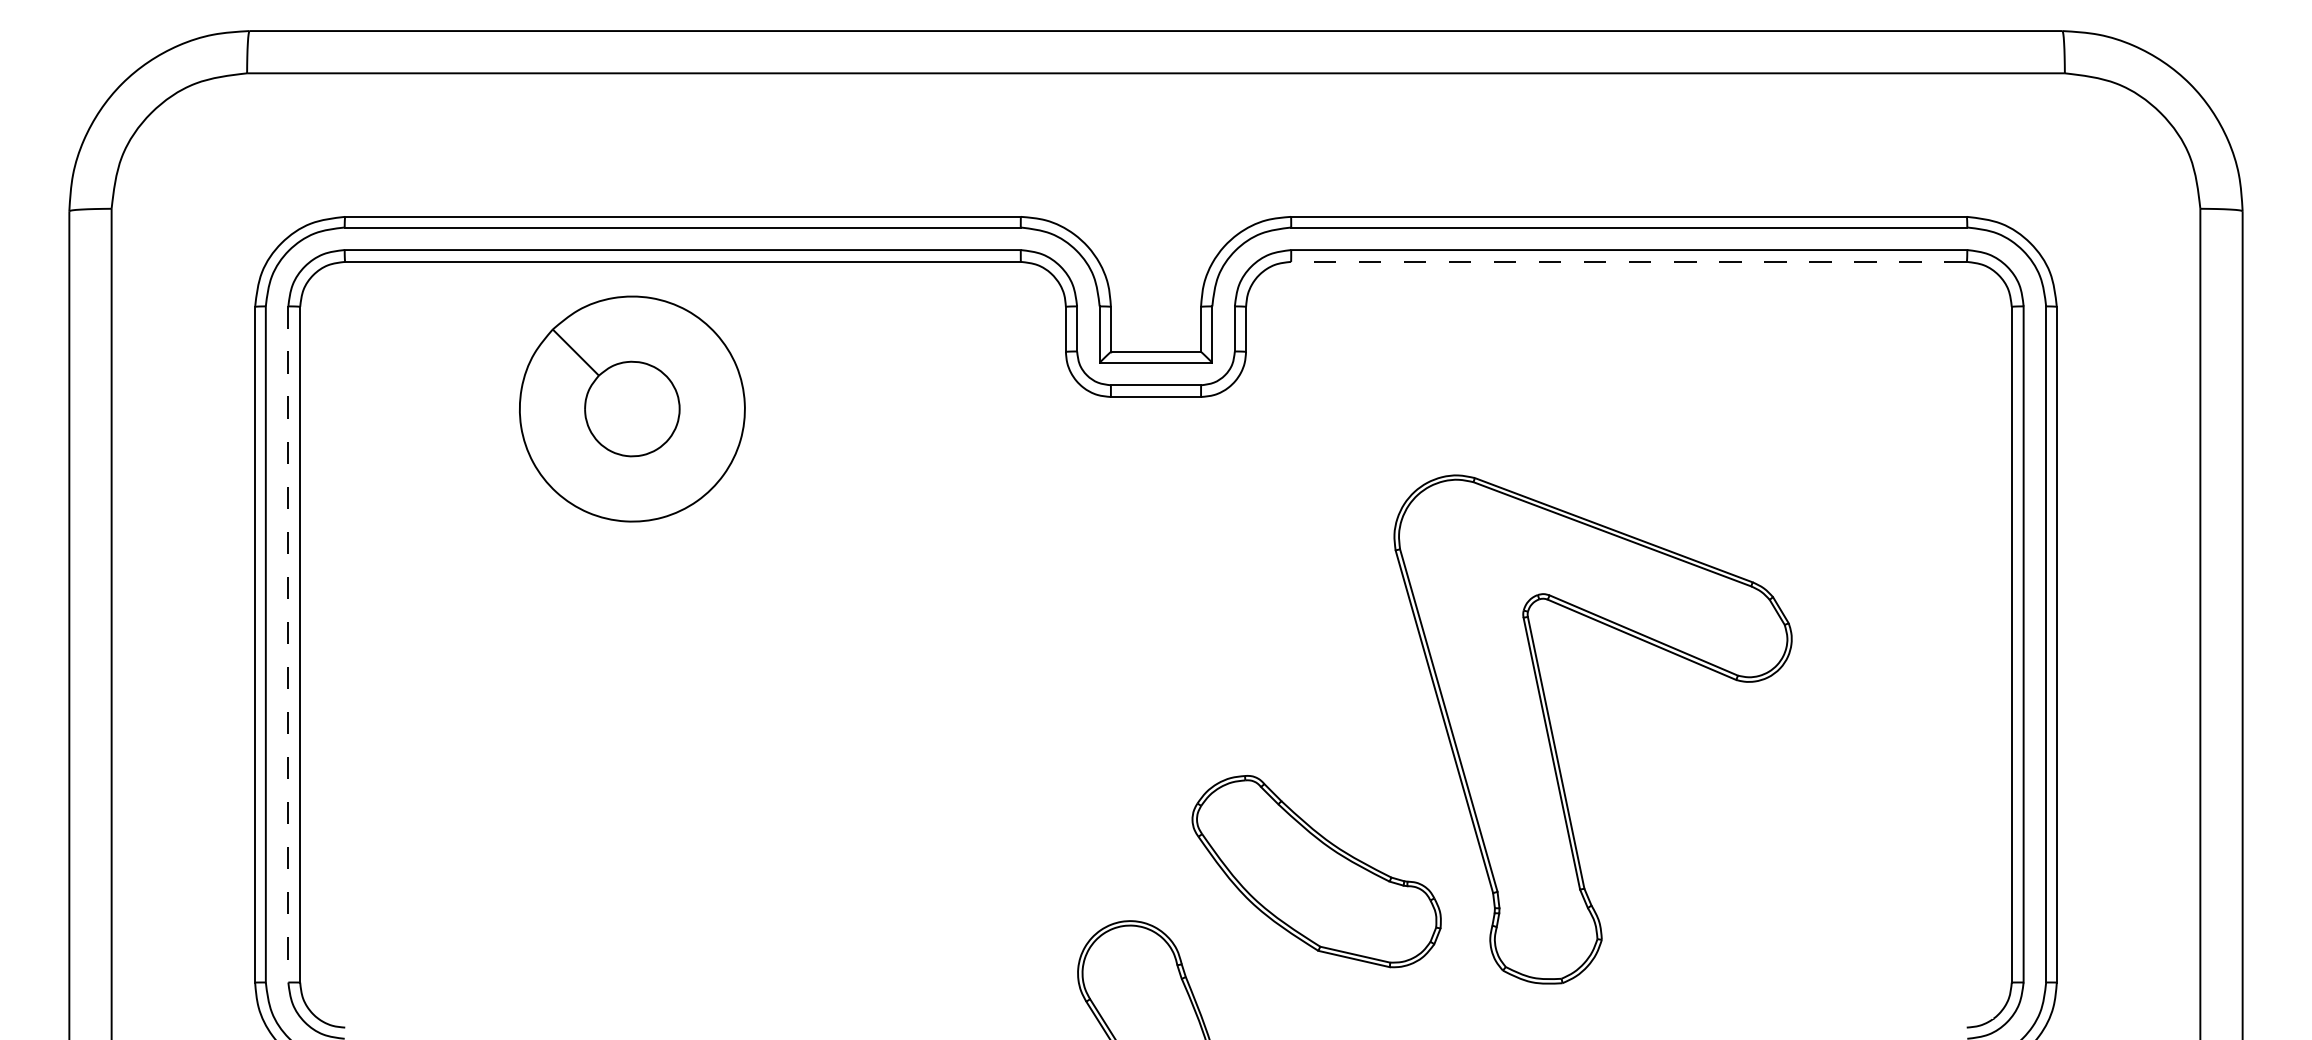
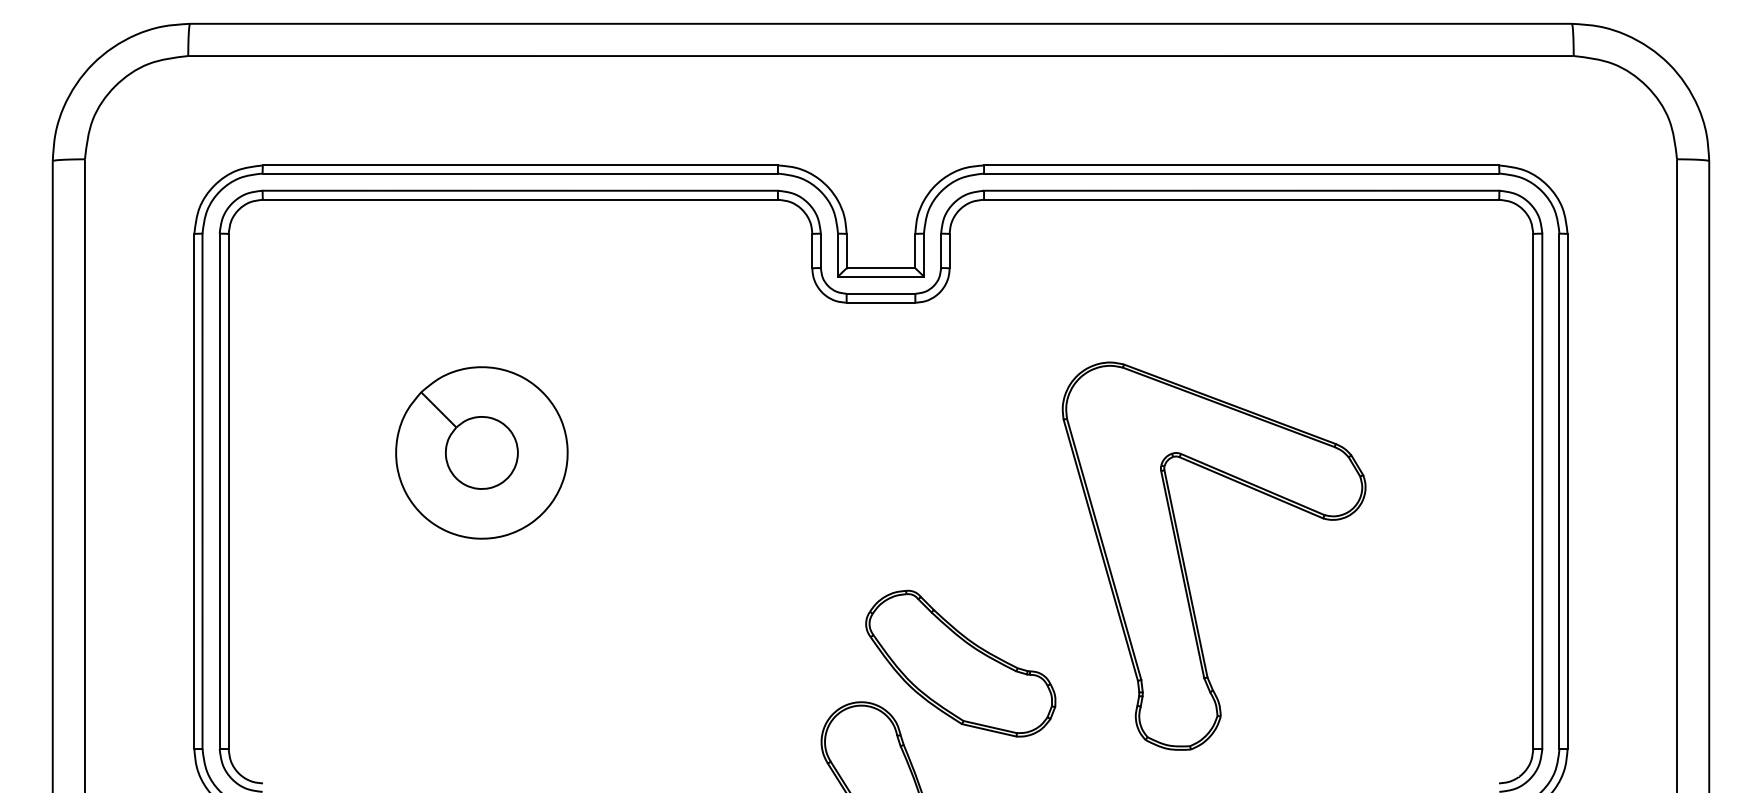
line: (1628, 261) -> (1241, 199), dashed -> solid
part: (632, 408) -> (481, 452), moved
line: (288, 644) -> (219, 491), dashed -> solid
part: (1316, 871) -> (960, 663), moved

